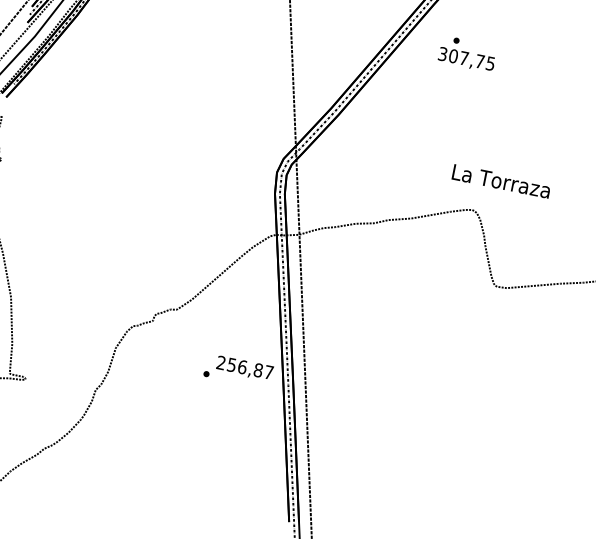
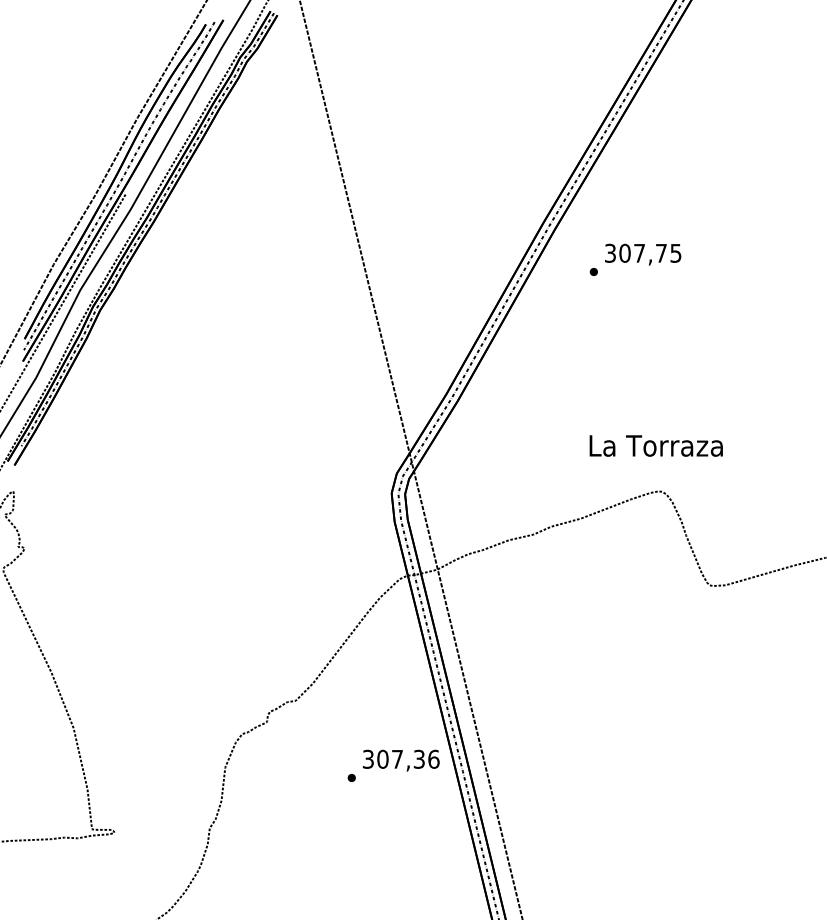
text: (466, 59) -> (643, 254), moved
text: (500, 181) -> (655, 445), moved
text: (244, 367) -> (400, 758), 256,87 -> 307,36

